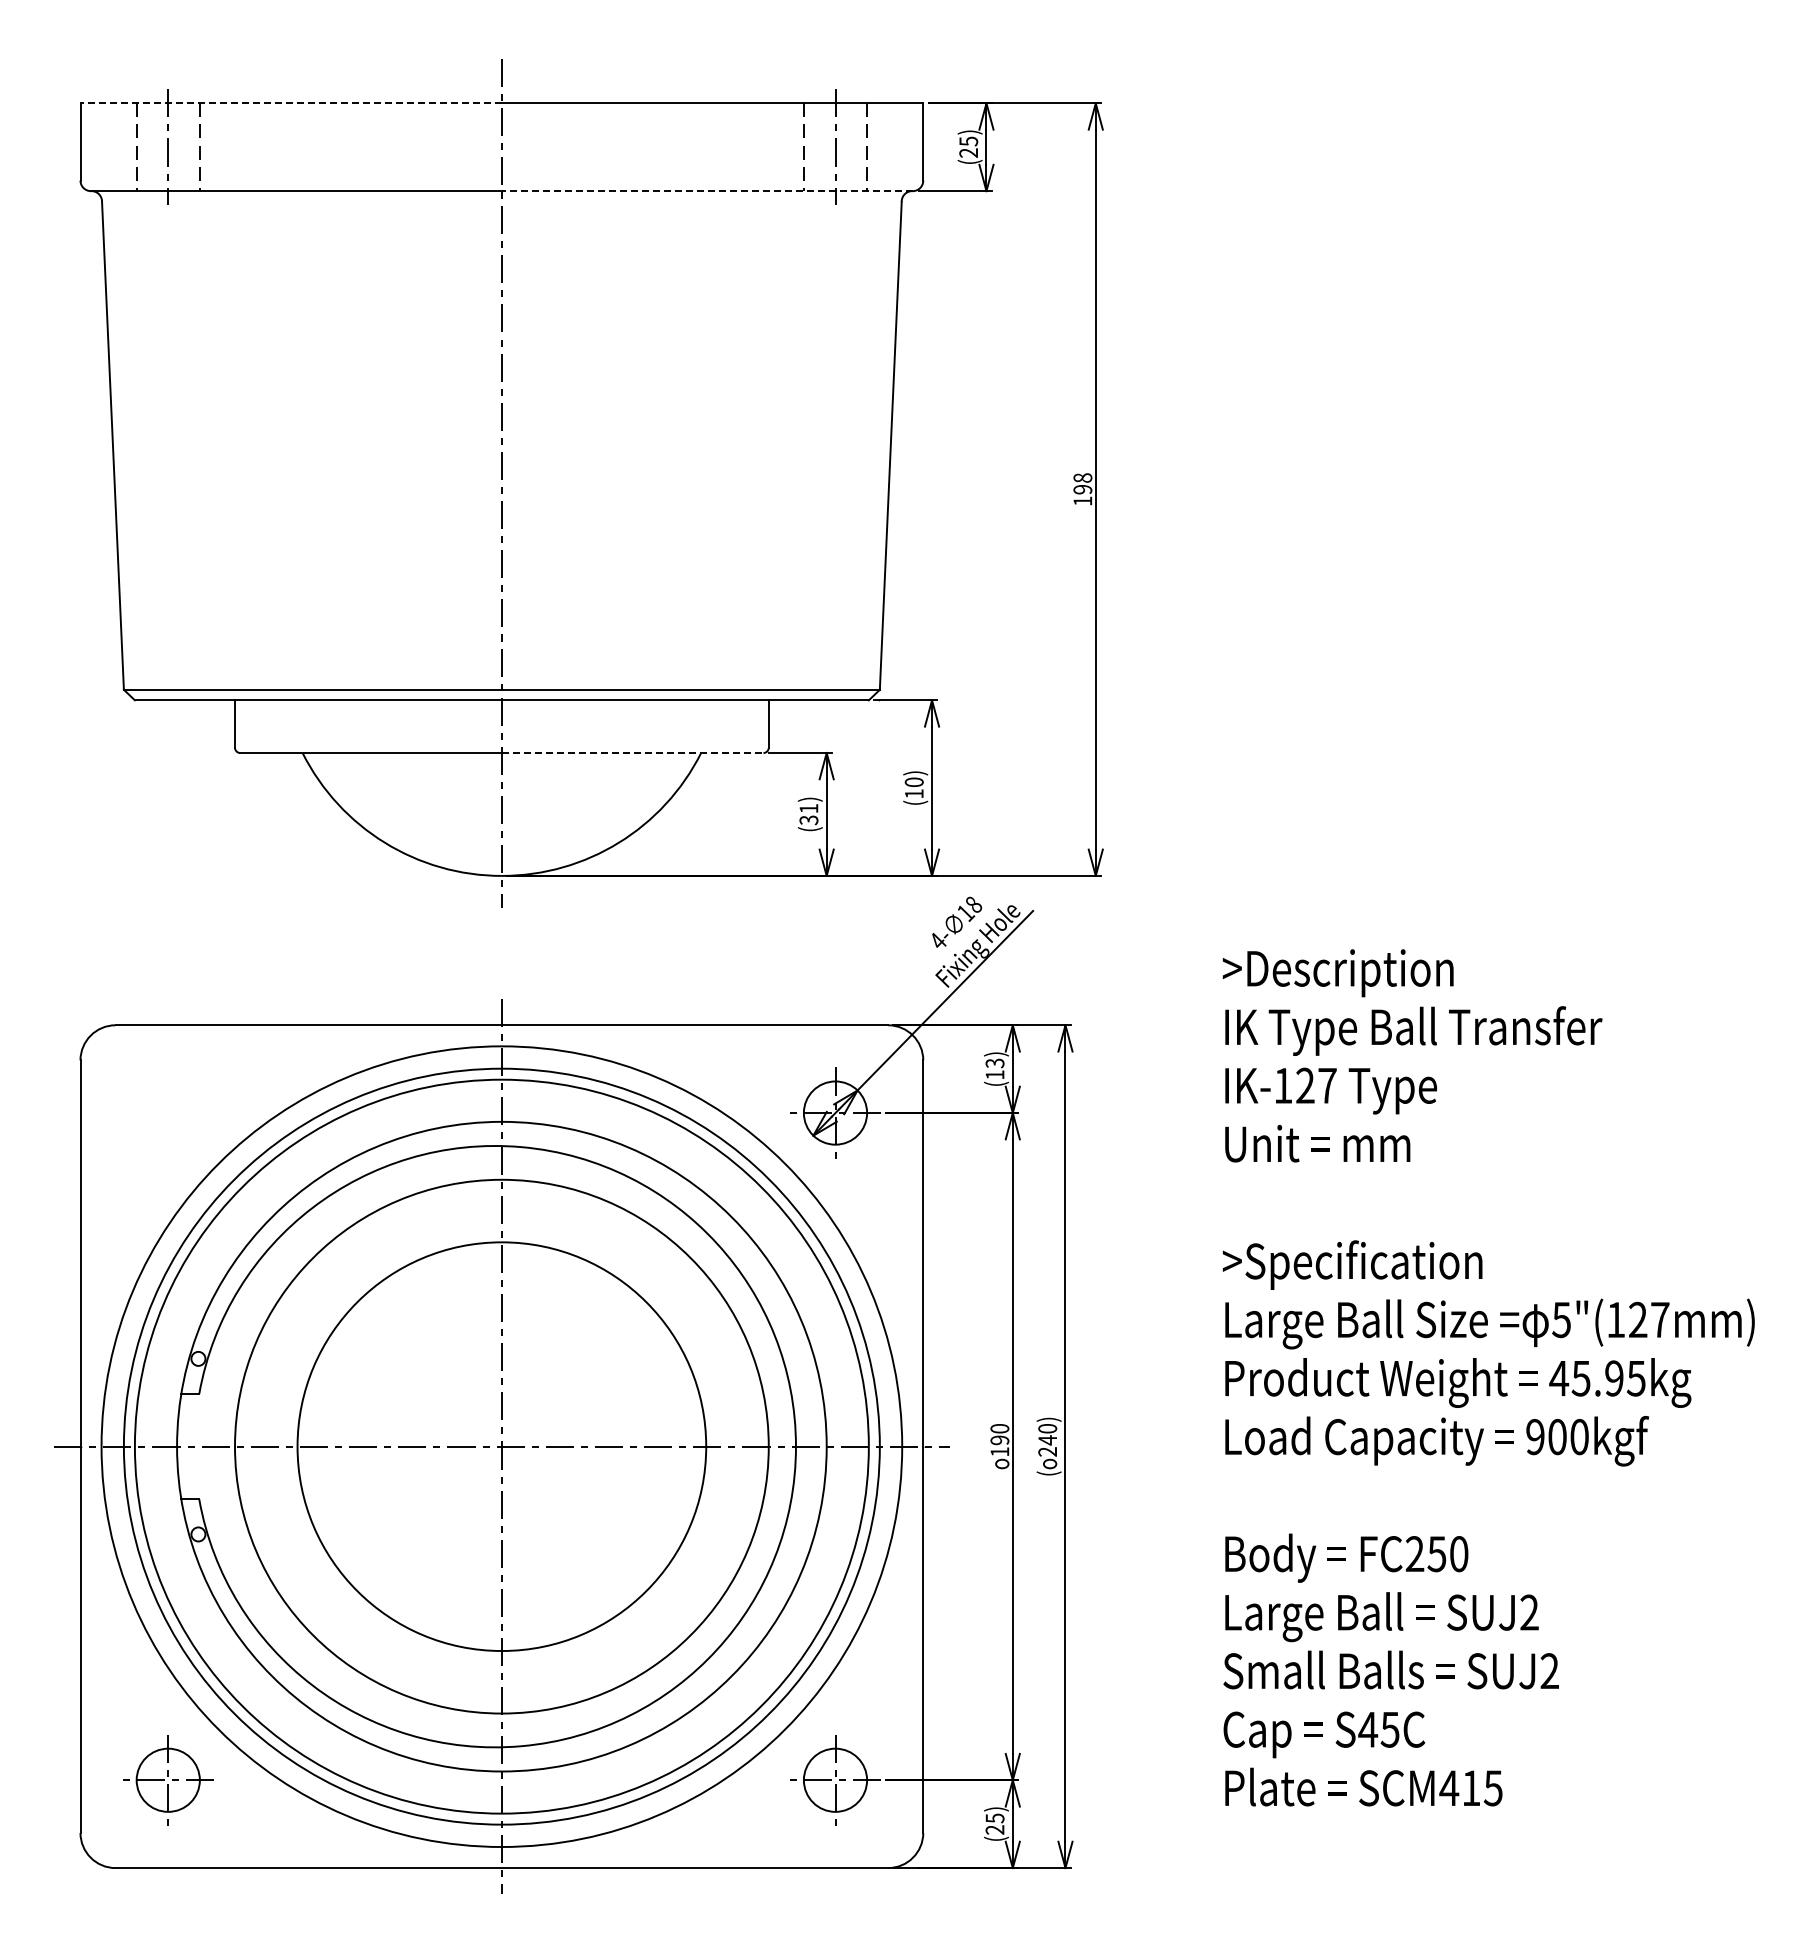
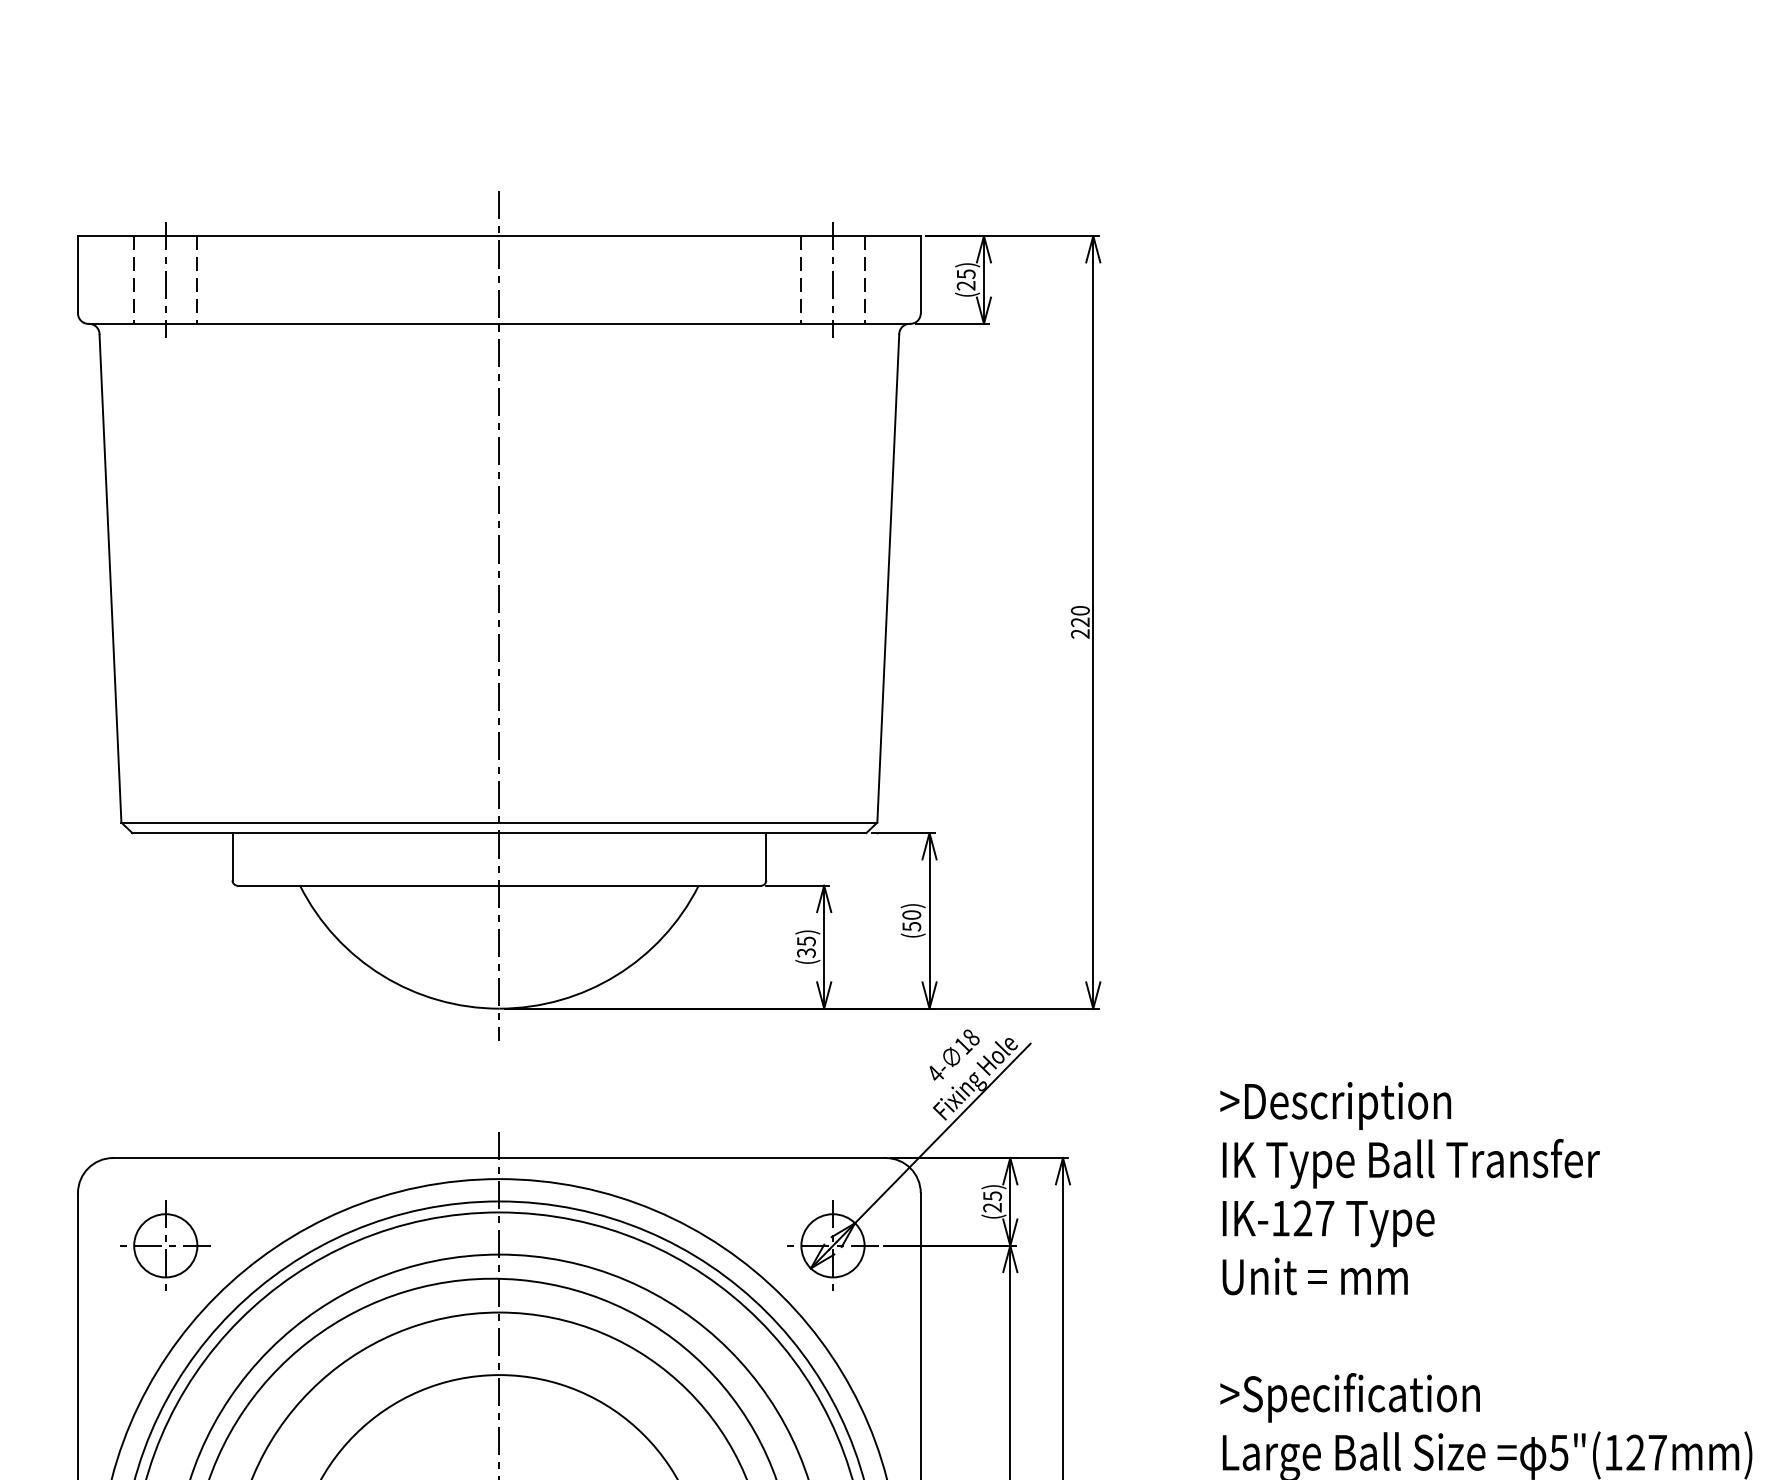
line: (291, 103) -> (289, 236), dashed -> solid
line: (706, 191) -> (704, 324), dashed -> solid
text: (1082, 489) -> (1080, 622), 198 -> 220
line: (632, 753) -> (630, 886), dashed -> solid
text: (914, 793) -> (912, 926), (10) -> (50)
text: (808, 808) -> (806, 941), (31) -> (35)
text: (994, 1068) -> (992, 1201), (13) -> (25)
part: (168, 1112) -> (166, 1245), added

